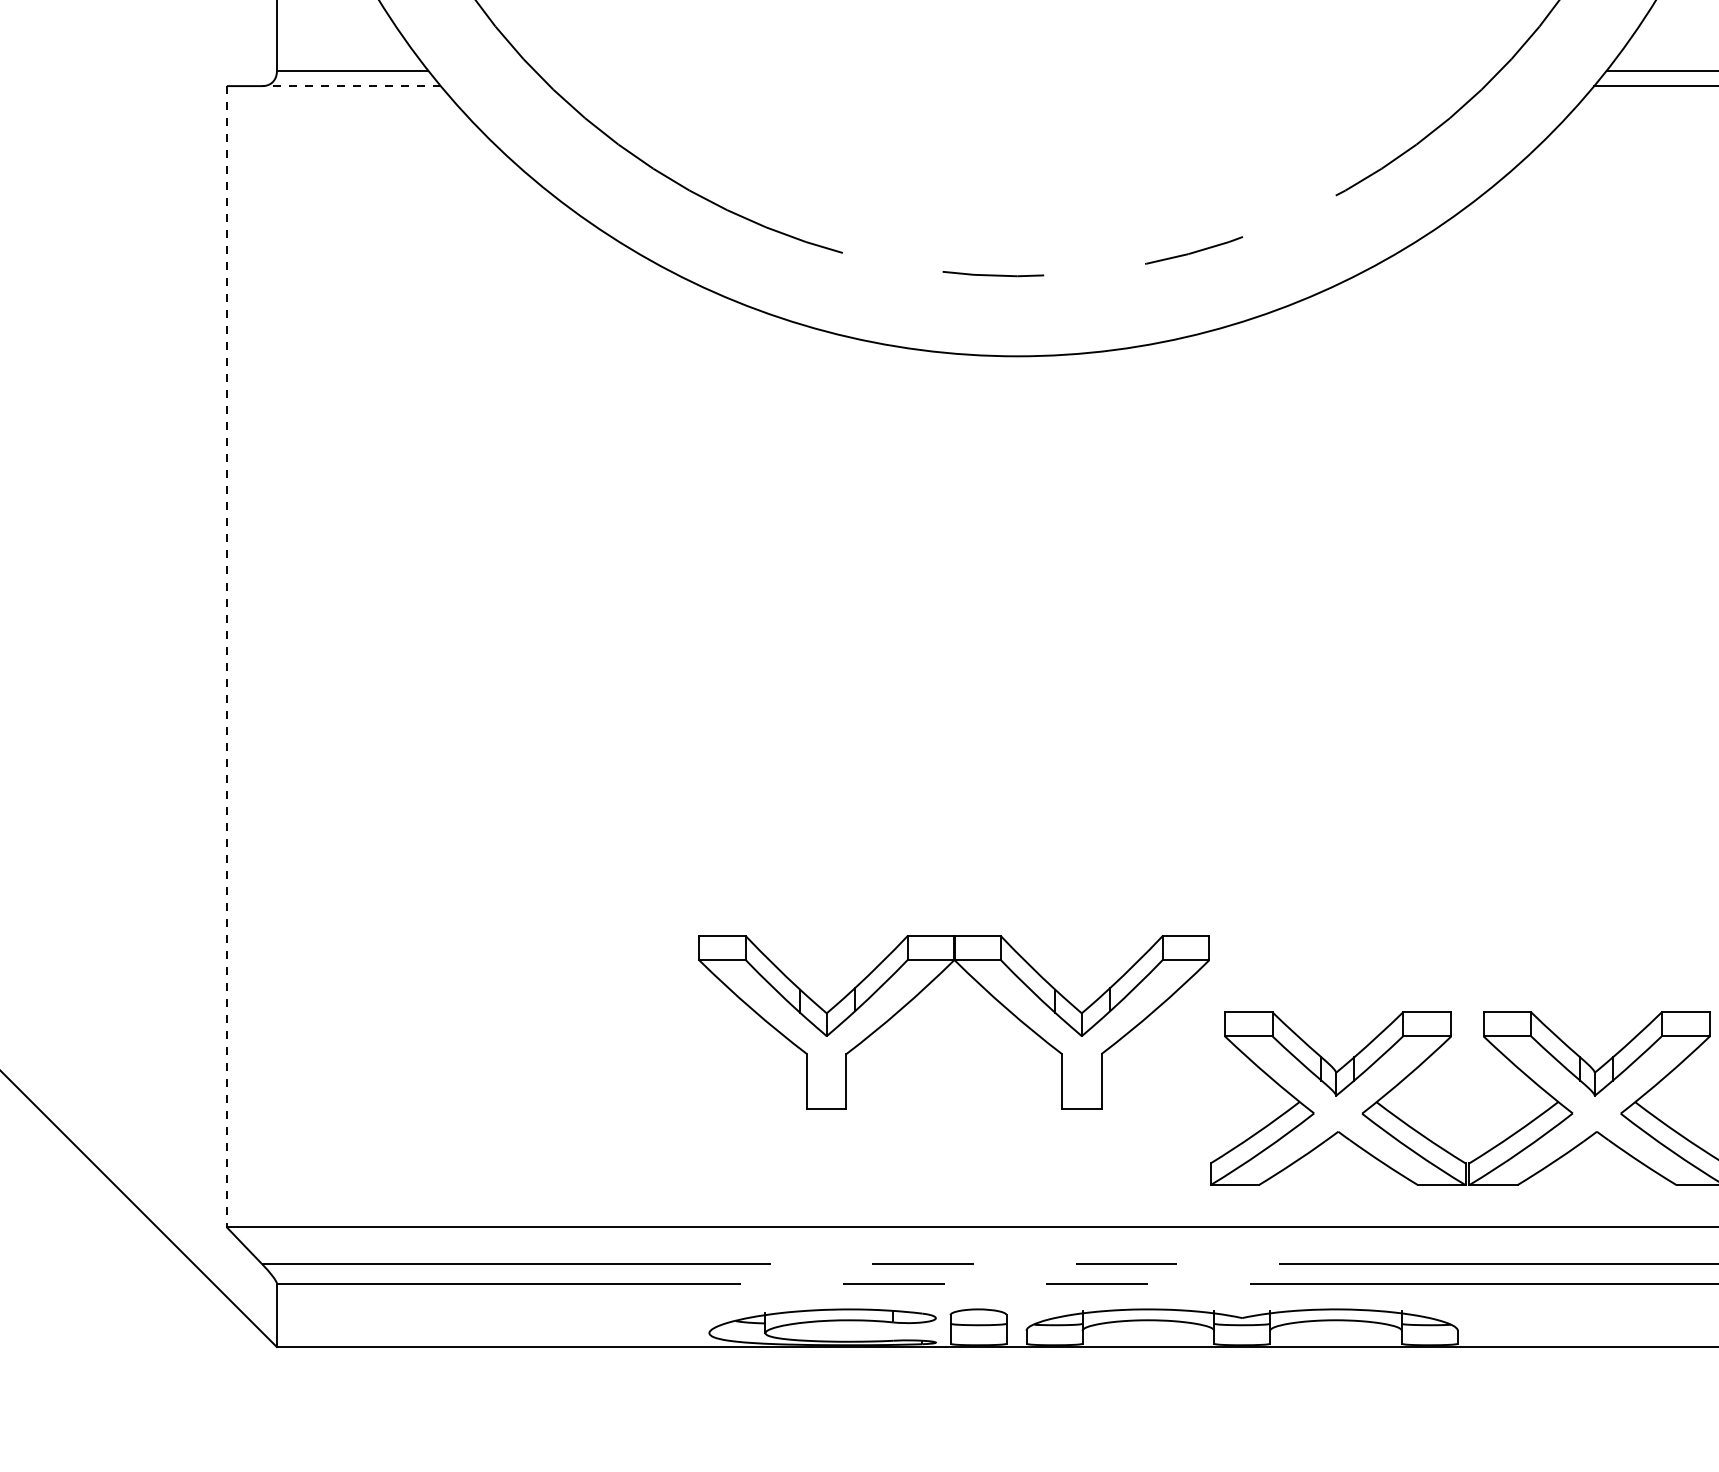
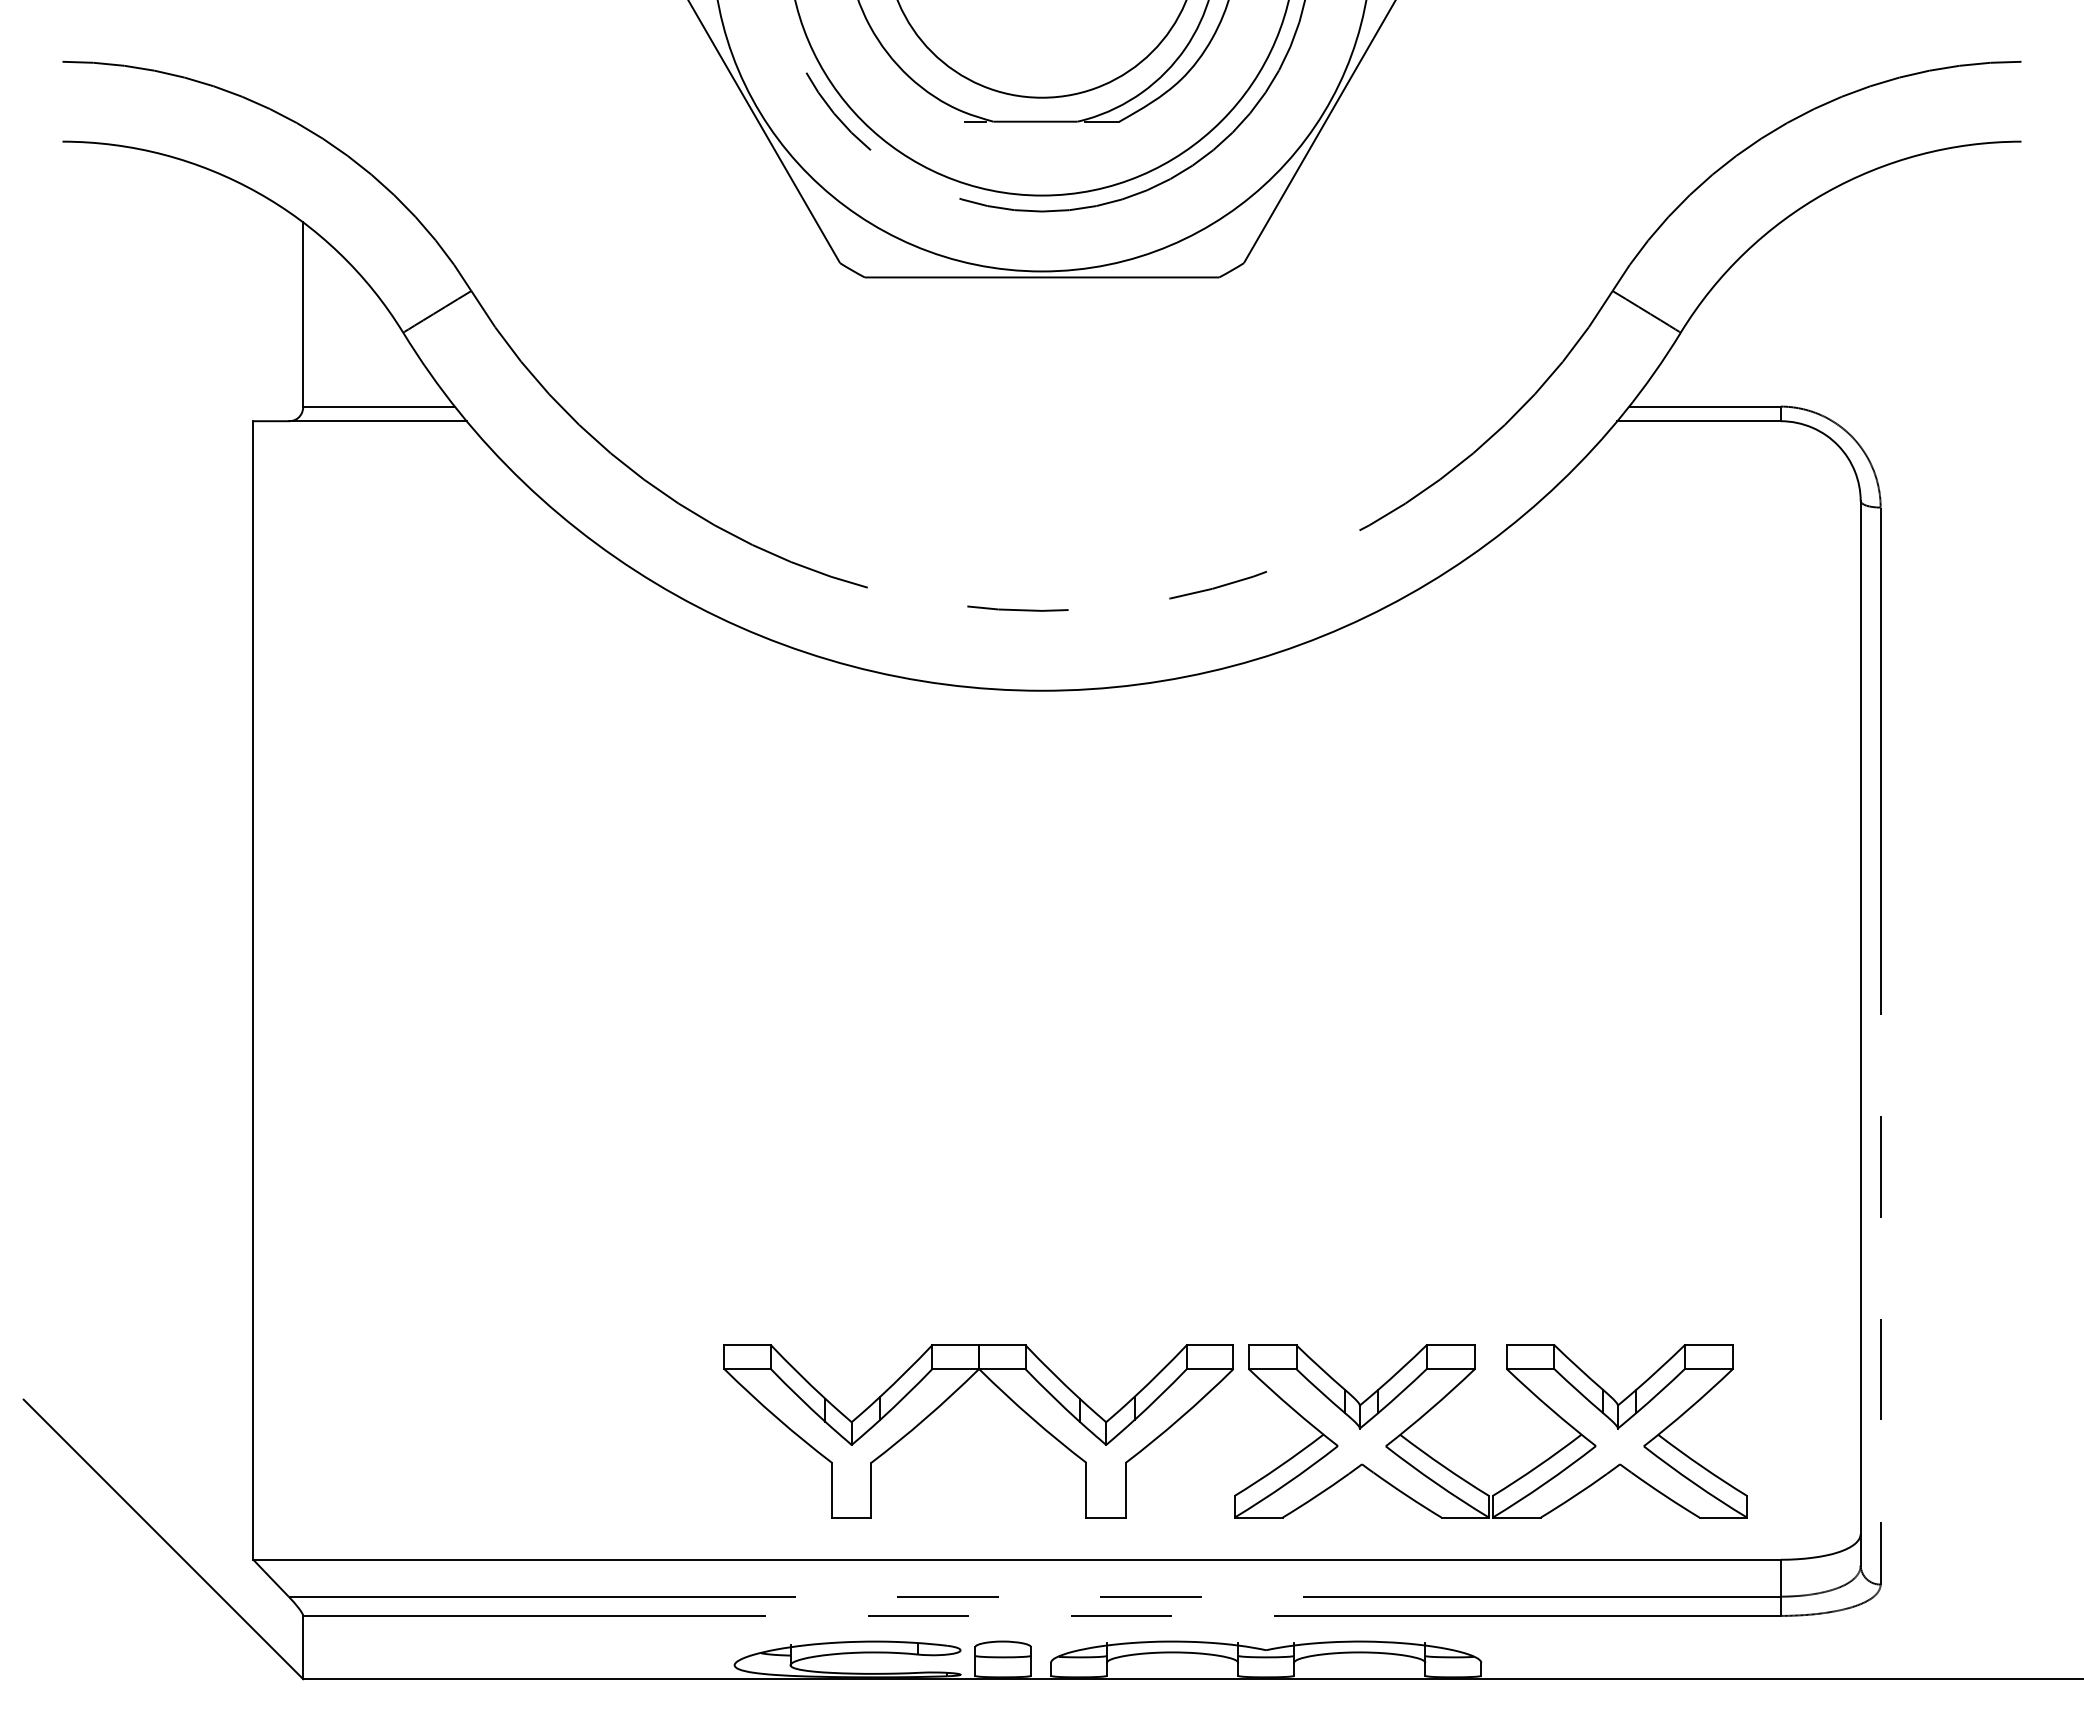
line: (351, 86) -> (377, 421), dashed -> solid
line: (227, 656) -> (253, 990), dashed -> solid
part: (922, 991) -> (947, 1400), moved

